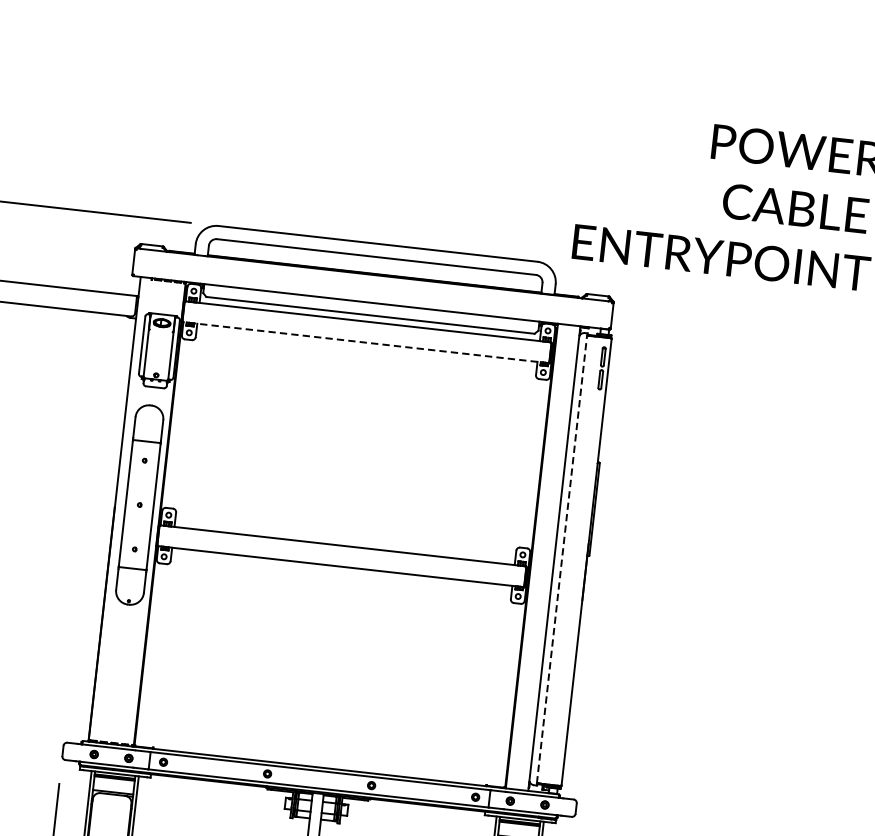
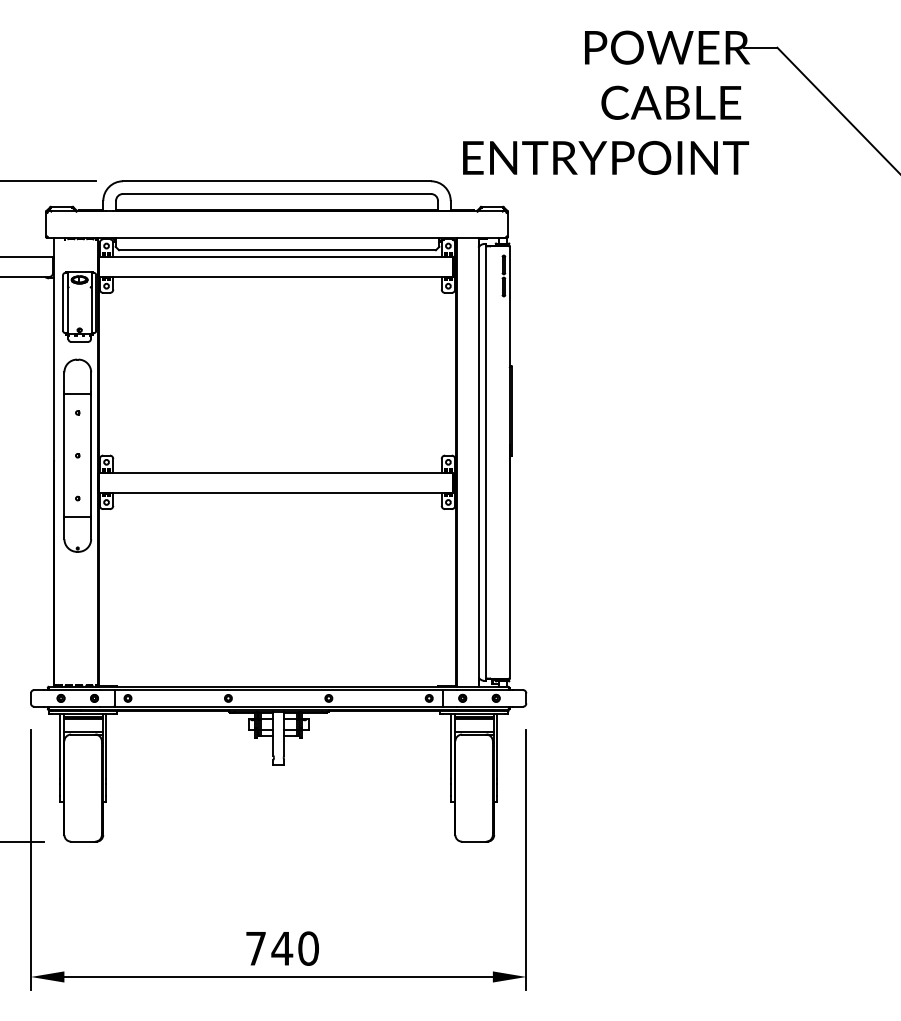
line: (365, 342) -> (275, 276), dashed -> solid
line: (562, 558) -> (486, 461), dashed -> solid

